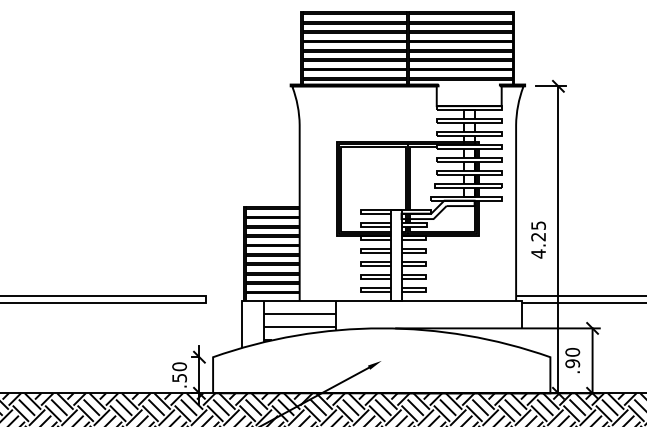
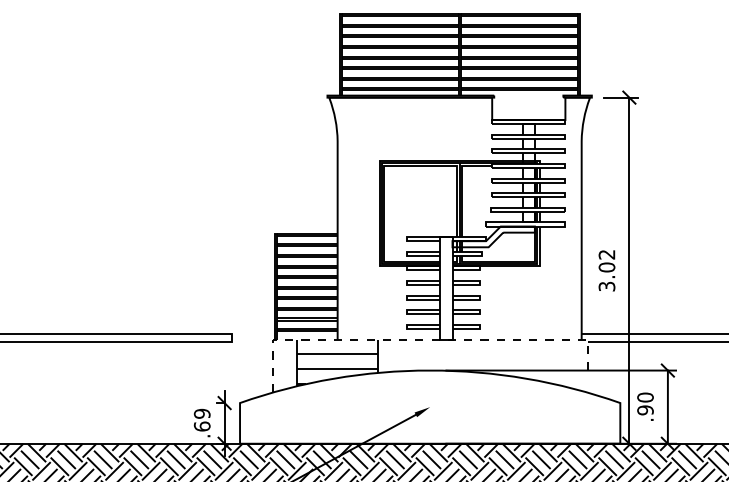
text: (538, 239) -> (606, 270), 4.25 -> 3.02
line: (371, 300) -> (418, 339), solid -> dashed
text: (178, 372) -> (201, 420), .50 -> .69

